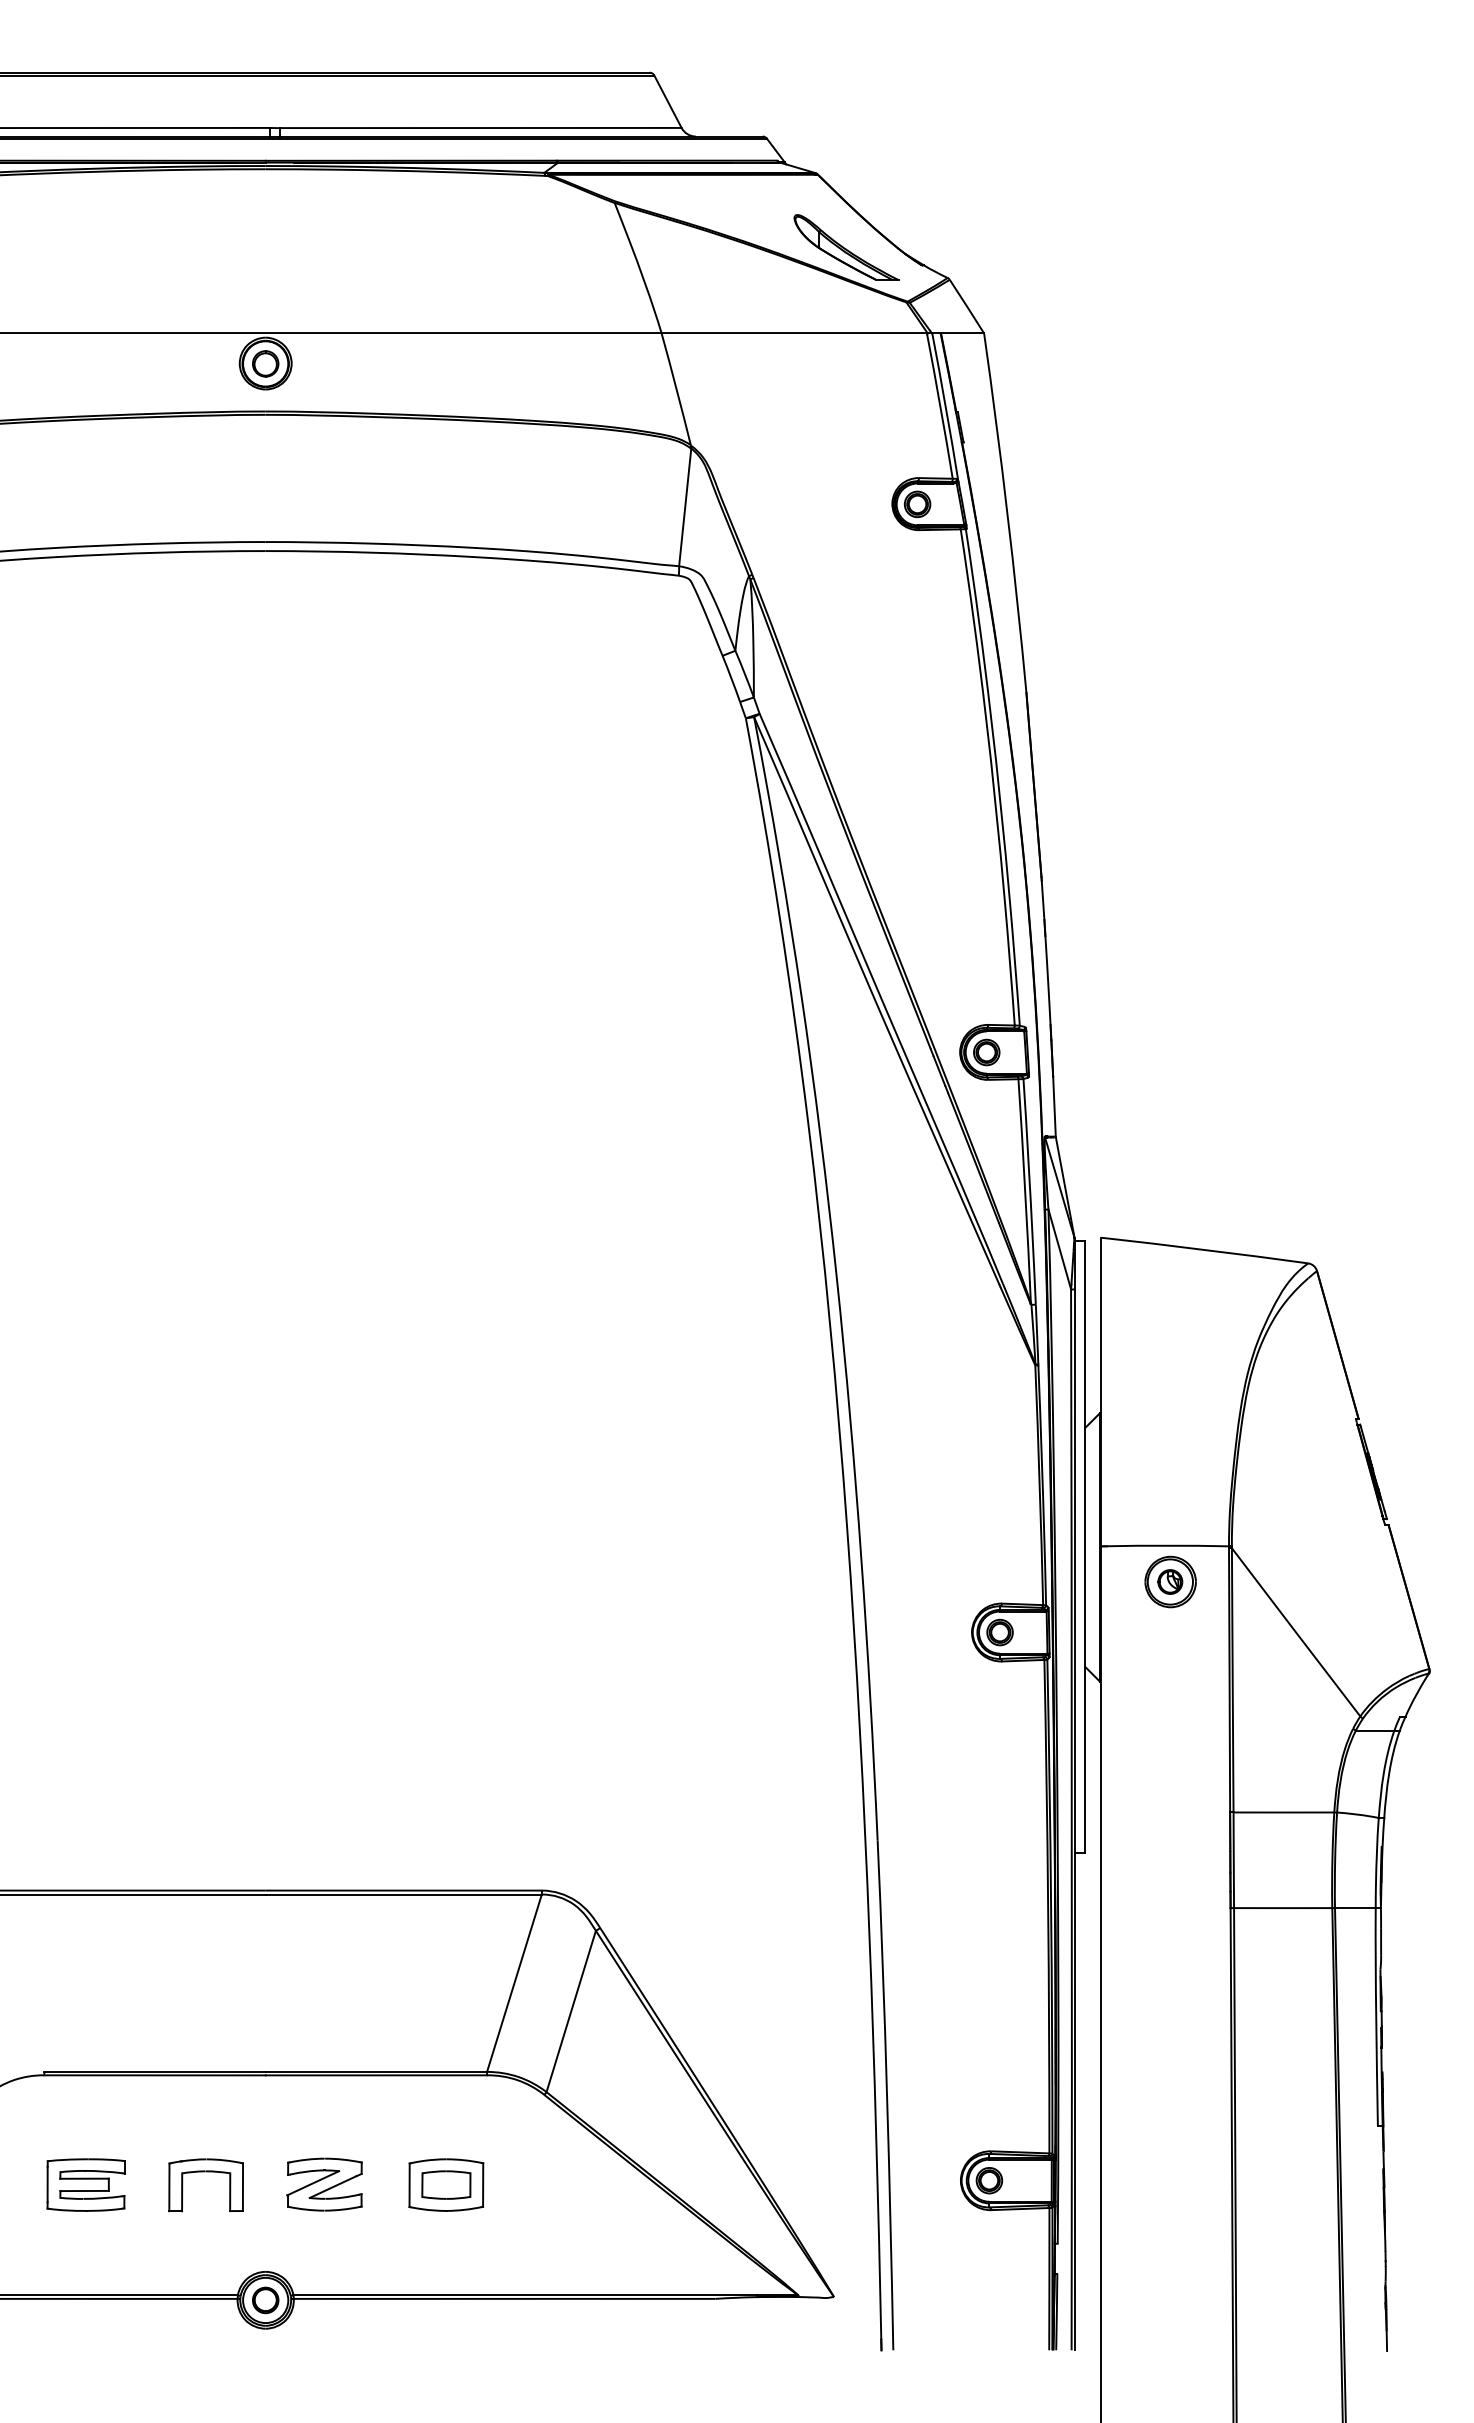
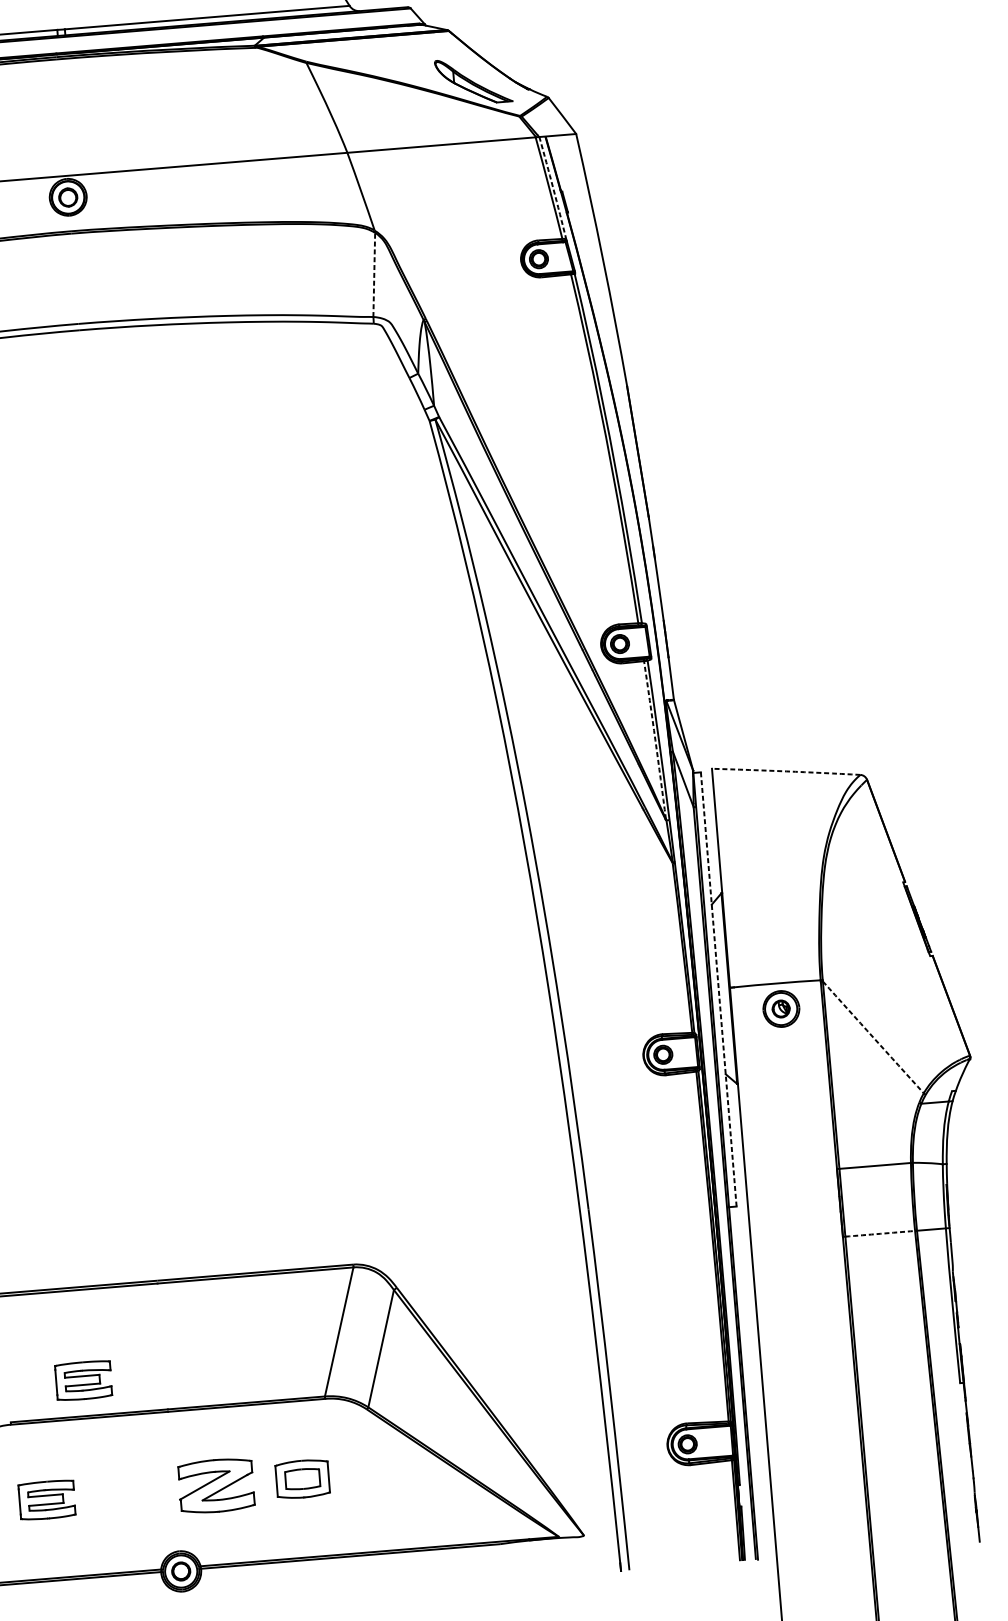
arc: (945, 407) -> (553, 188), solid -> dashed
line: (685, 507) -> (374, 274), solid -> dashed
arc: (1025, 1191) -> (655, 740), solid -> dashed
arc: (1204, 1249) -> (786, 771), solid -> dashed
line: (1085, 1547) -> (718, 989), solid -> dashed
arc: (1296, 1632) -> (873, 1037), solid -> dashed
arc: (1283, 1908) -> (880, 1234), solid -> dashed
part: (150, 2021) -> (83, 1380), added
part: (205, 2172) -> (131, 1484), removed
part: (324, 2184) -> (216, 1485), size x1.4

